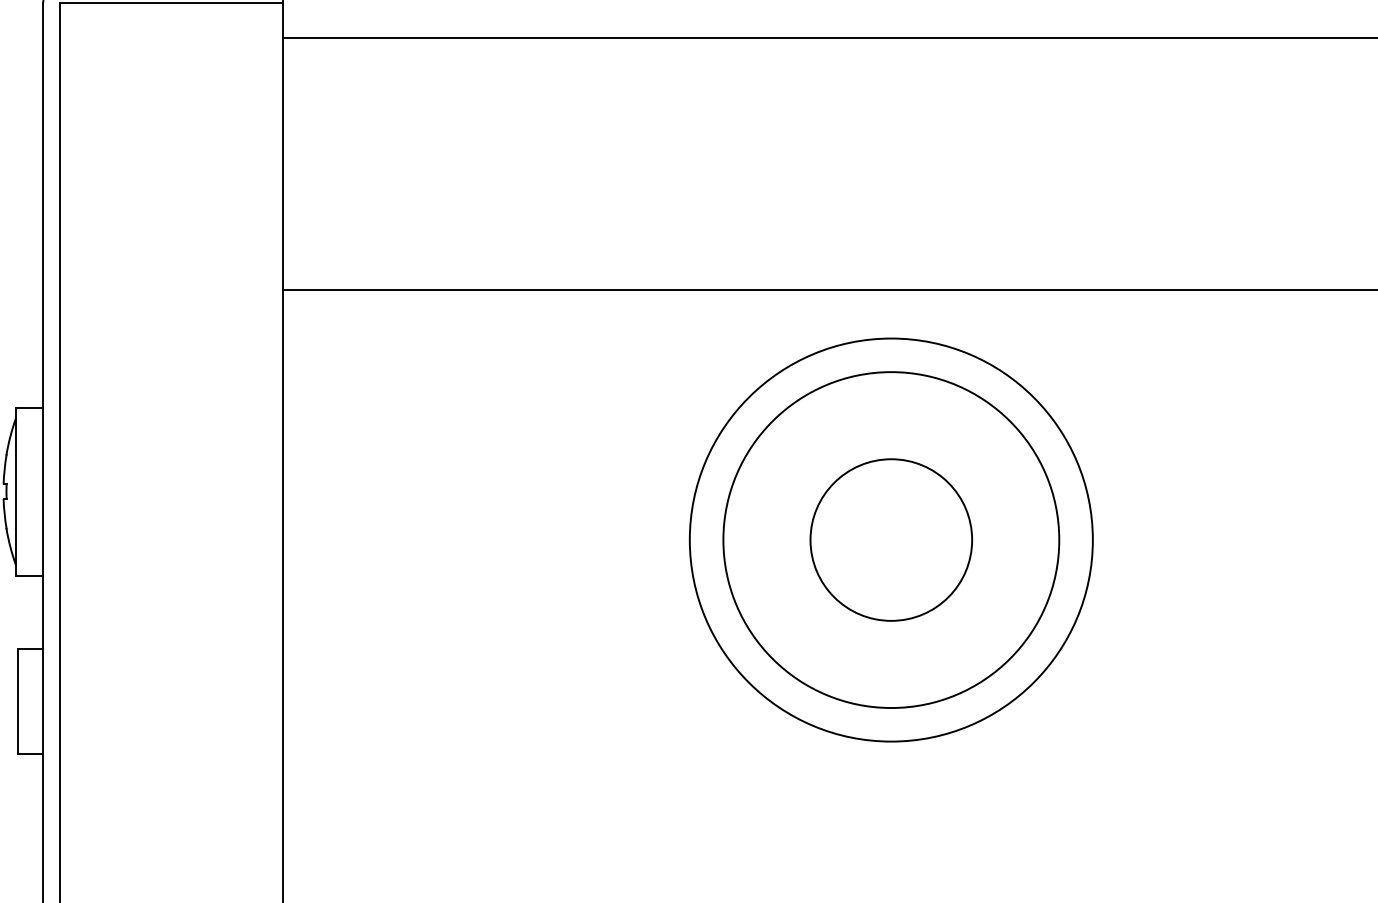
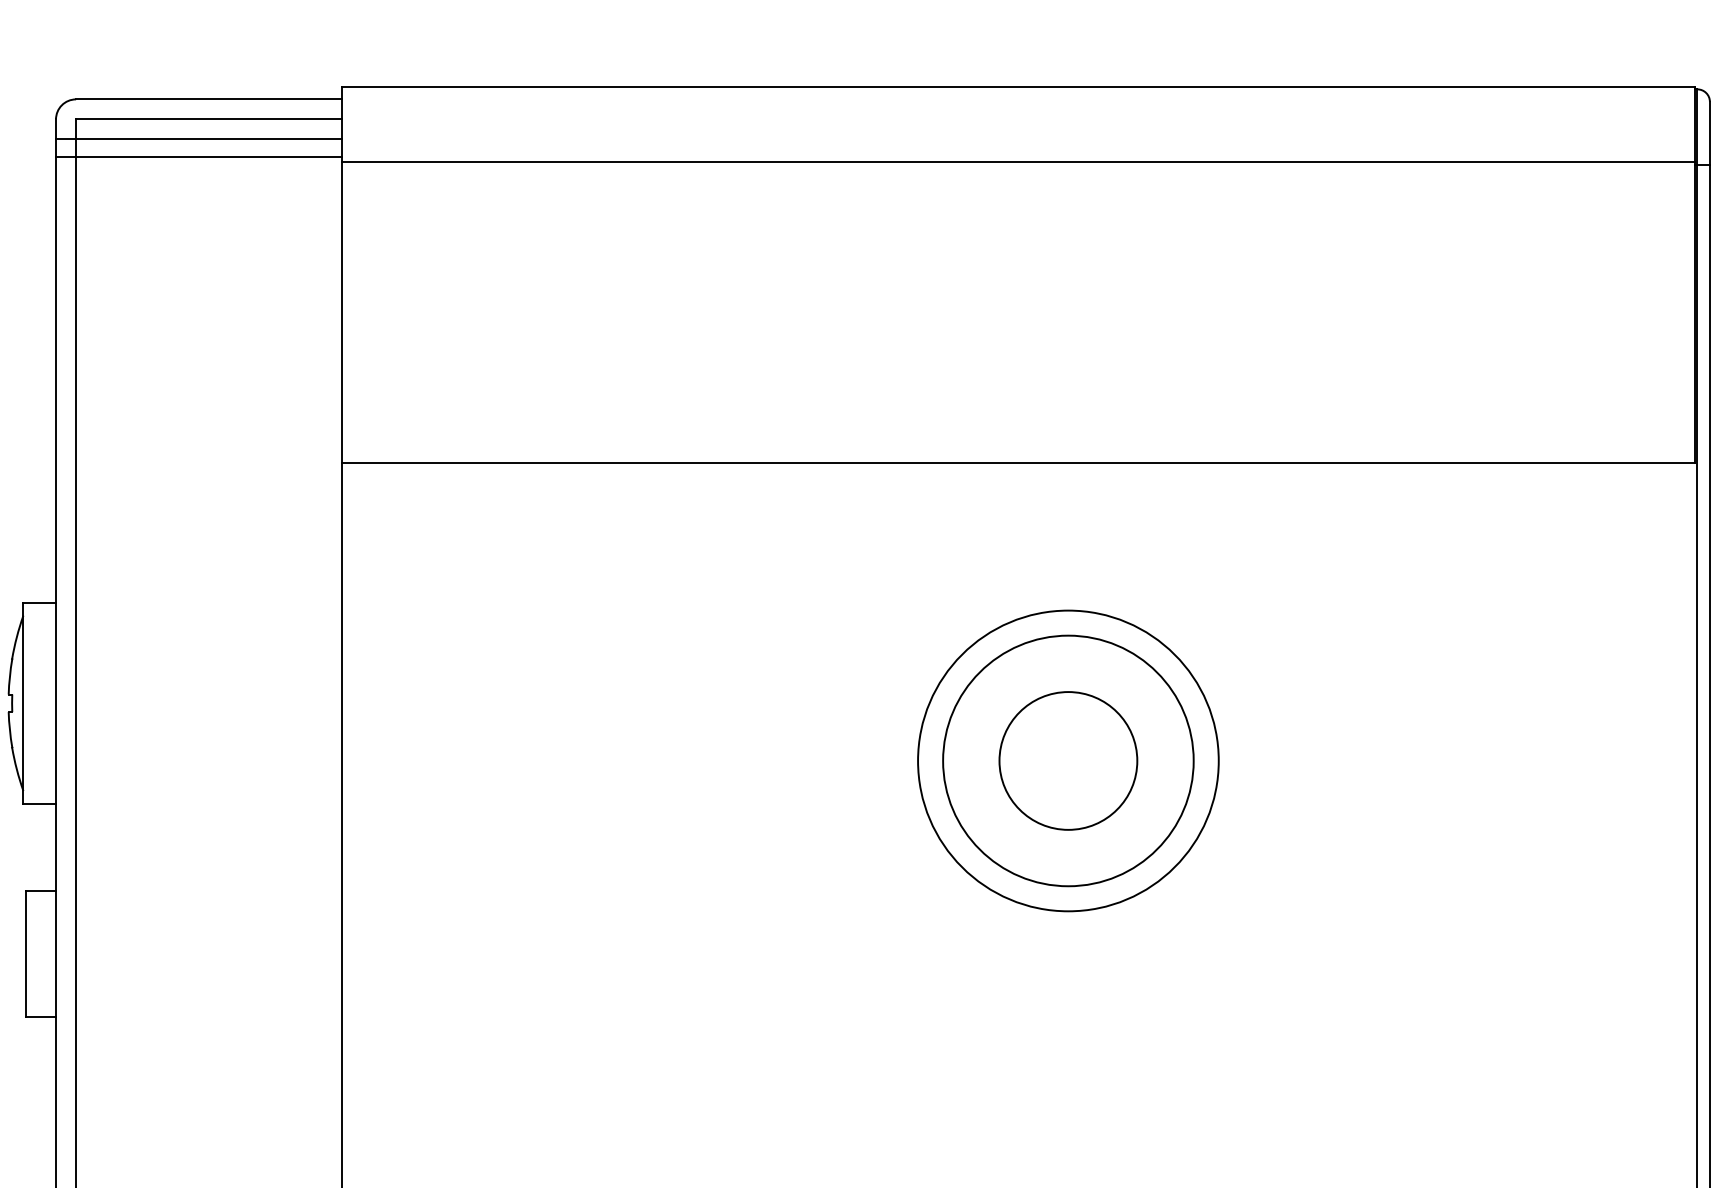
line: (162, 19) -> (198, 139), added
line: (162, 34) -> (198, 157), added
circle: (891, 539) -> (1068, 760), size x0.62
circle: (891, 539) -> (1068, 760), size x0.62
circle: (891, 539) -> (1068, 760), size x0.71

